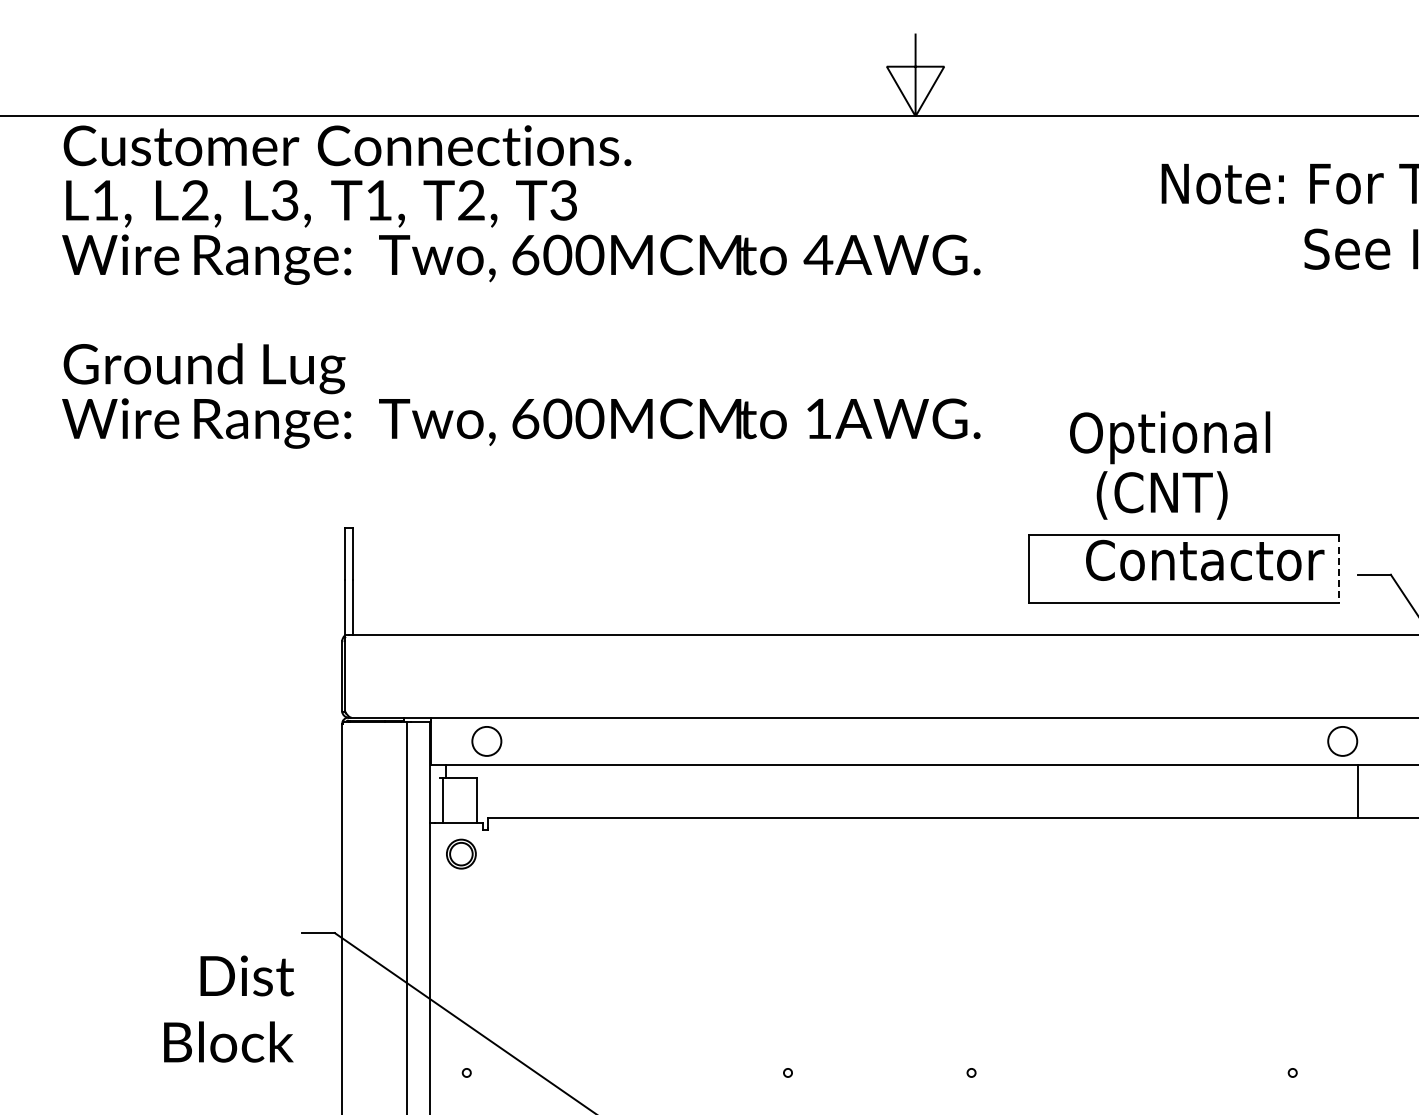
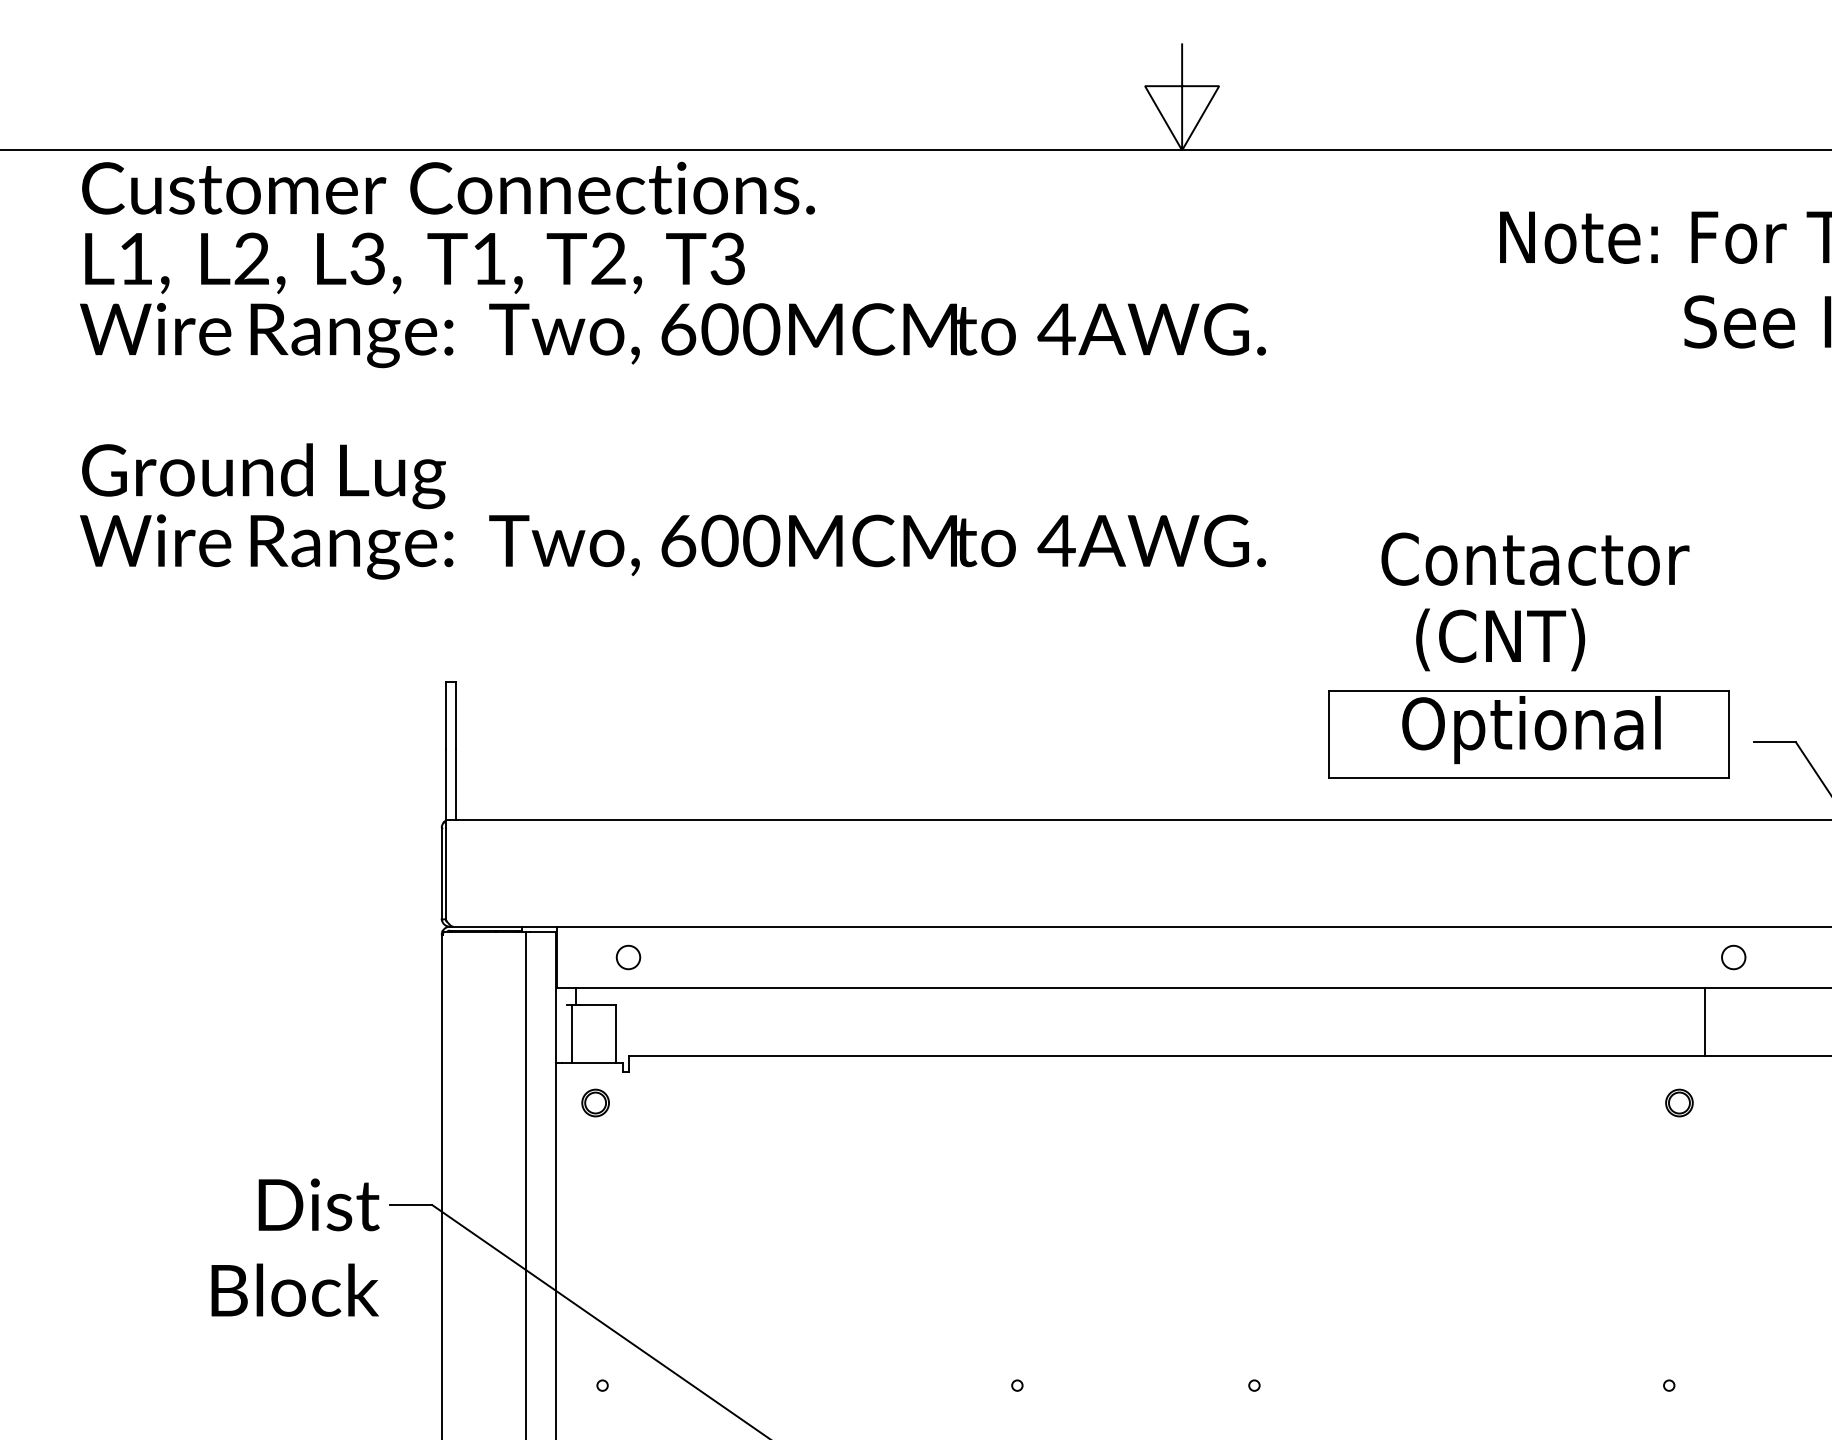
text: (818, 418) -> (1056, 540), 1AWG. -> 4AWG.
text: (1192, 437) -> (1539, 565), Optional -> Contactor
text: (1207, 564) -> (1559, 729), Contactor -> Optional
line: (1339, 569) -> (1729, 735), dashed -> solid
circle: (486, 741) -> (628, 957), size x0.62
circle: (1342, 741) -> (1733, 957), size x0.62
line: (1357, 791) -> (1705, 1022), moved
part: (461, 853) -> (595, 1102), size x0.71
part: (1300, 853) -> (1679, 1102), added
text: (229, 1008) -> (296, 1246), moved

